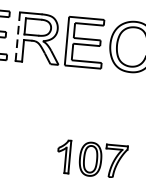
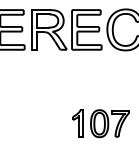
line: (17, 36) -> (31, 29), dashed -> solid

